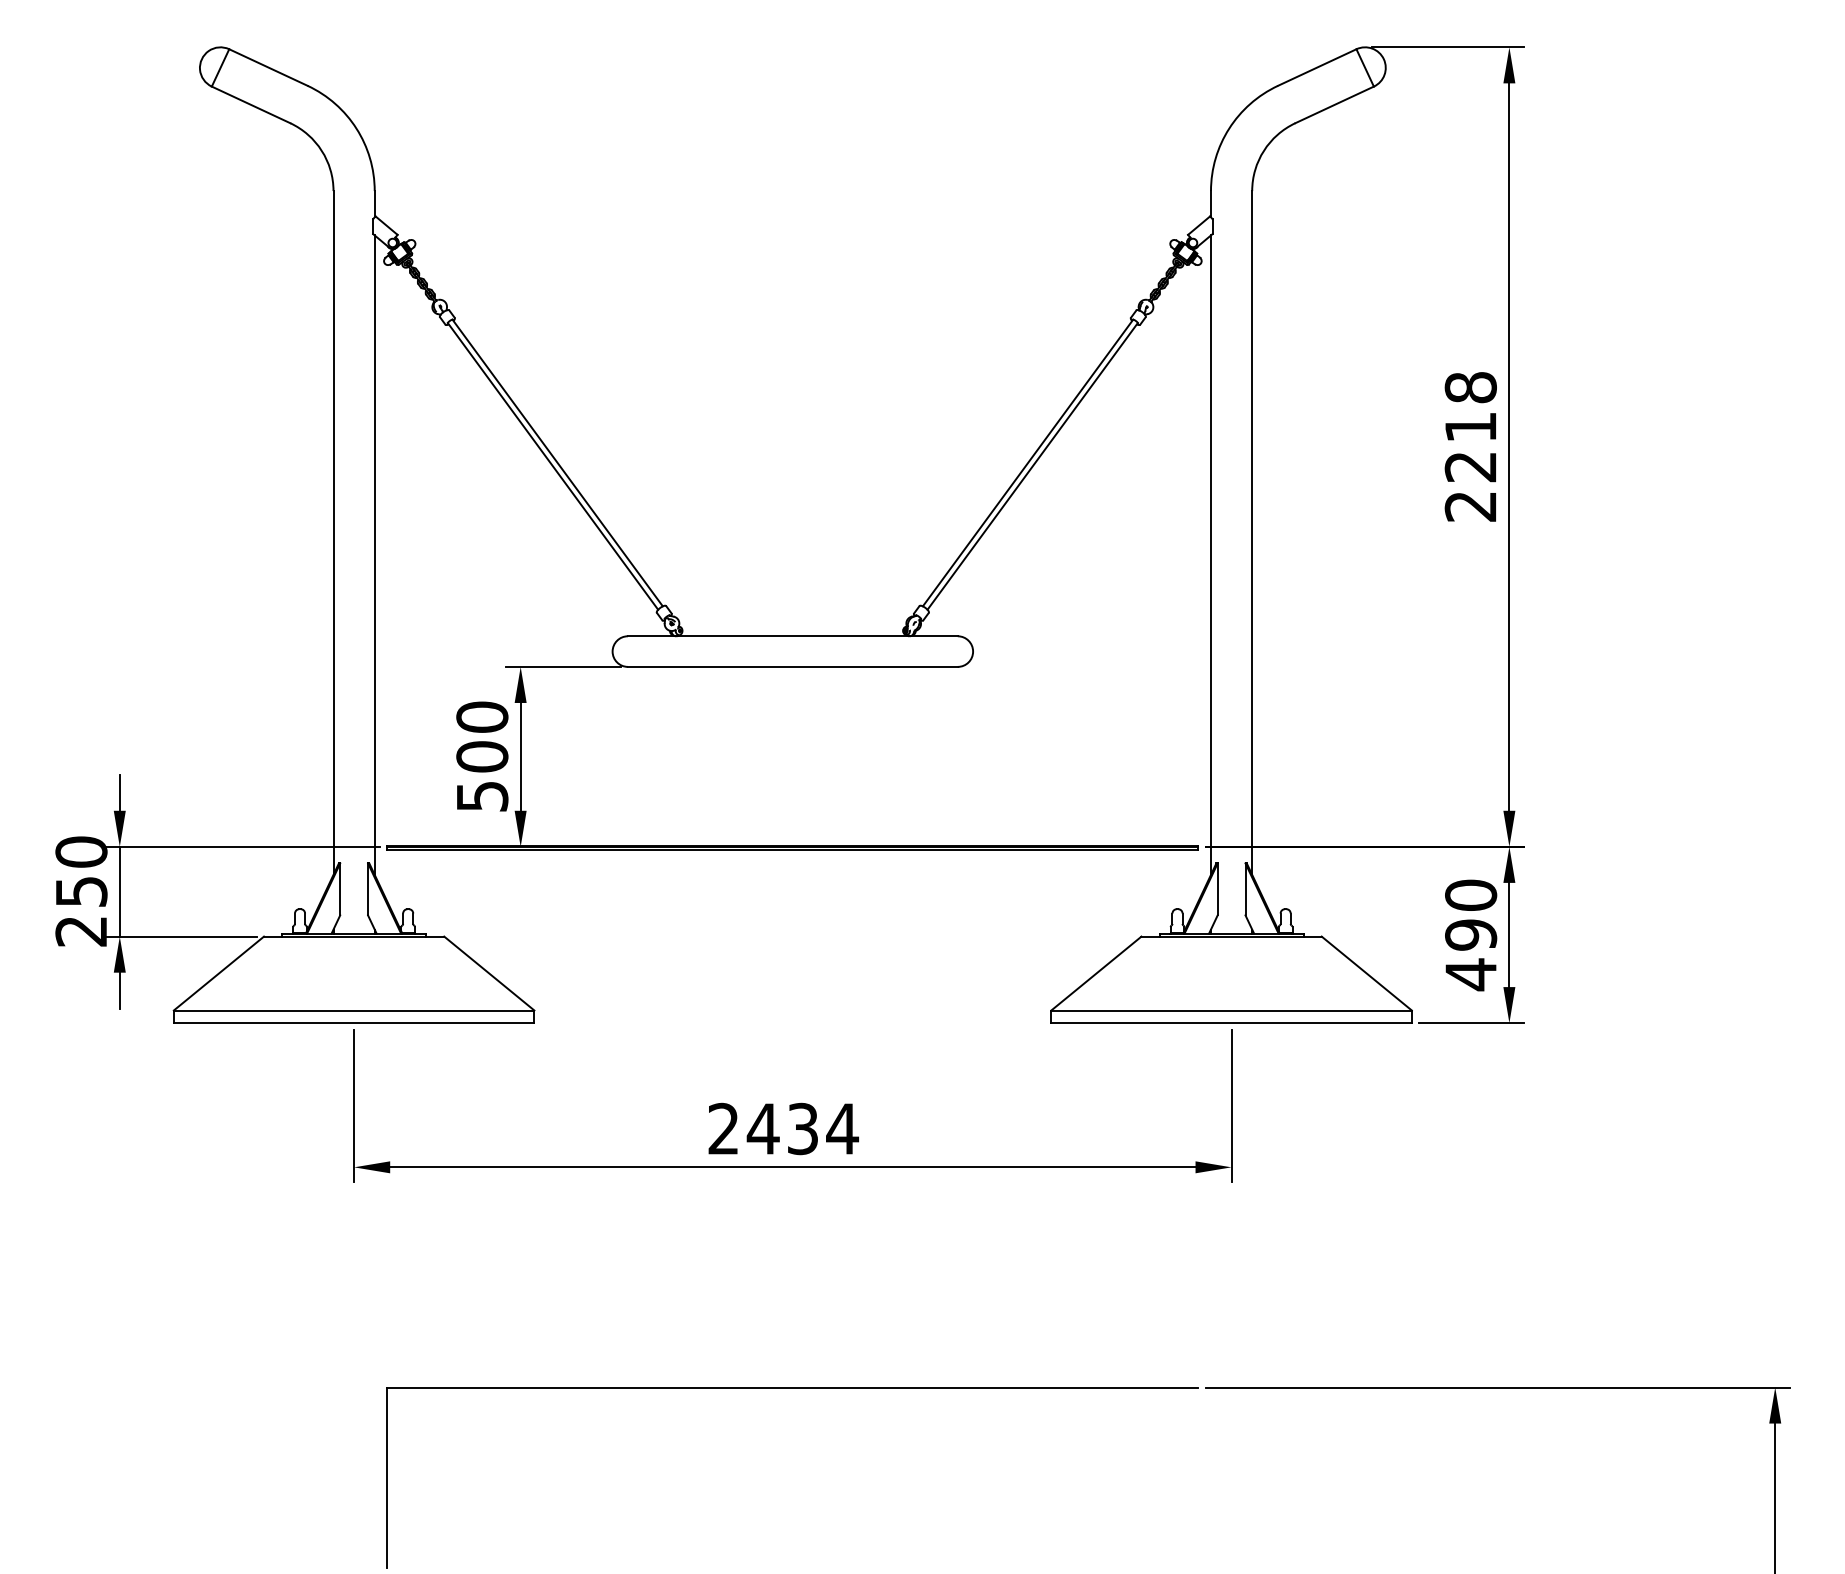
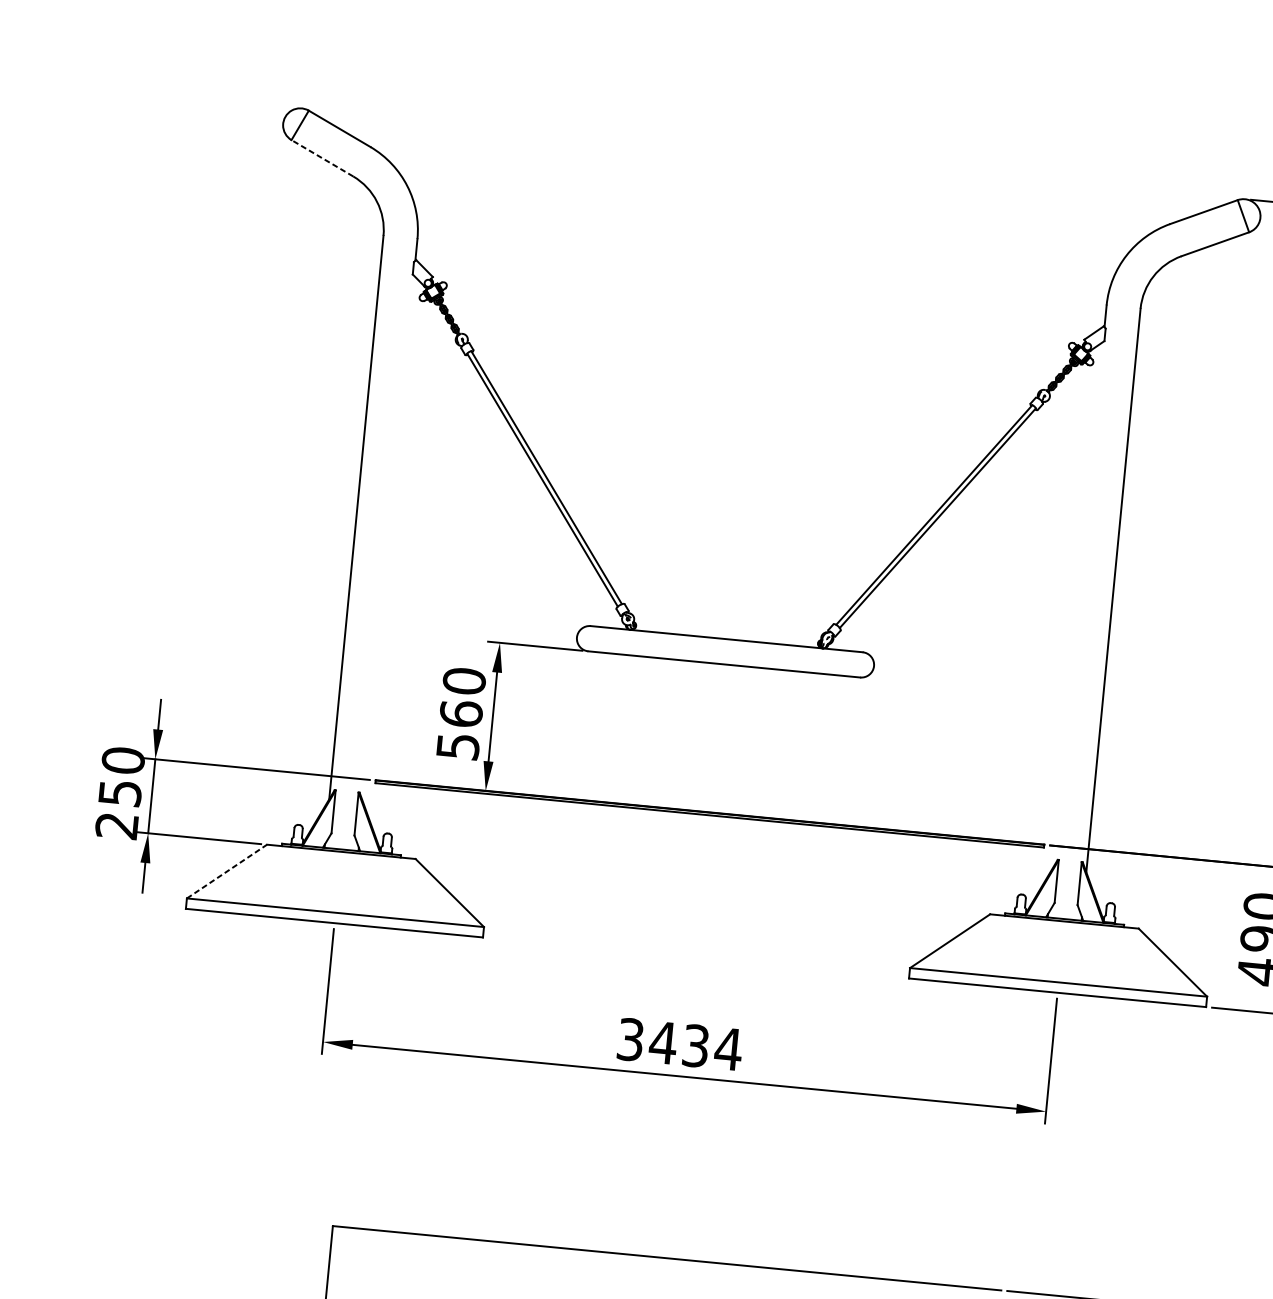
line: (250, 104) -> (321, 157), solid -> dashed
line: (374, 554) -> (388, 538), removed
line: (1211, 554) -> (1078, 604), removed
text: (482, 756) -> (461, 713), 500 -> 560
line: (219, 973) -> (227, 871), solid -> dashed
text: (723, 1129) -> (630, 1040), 2434 -> 3434

